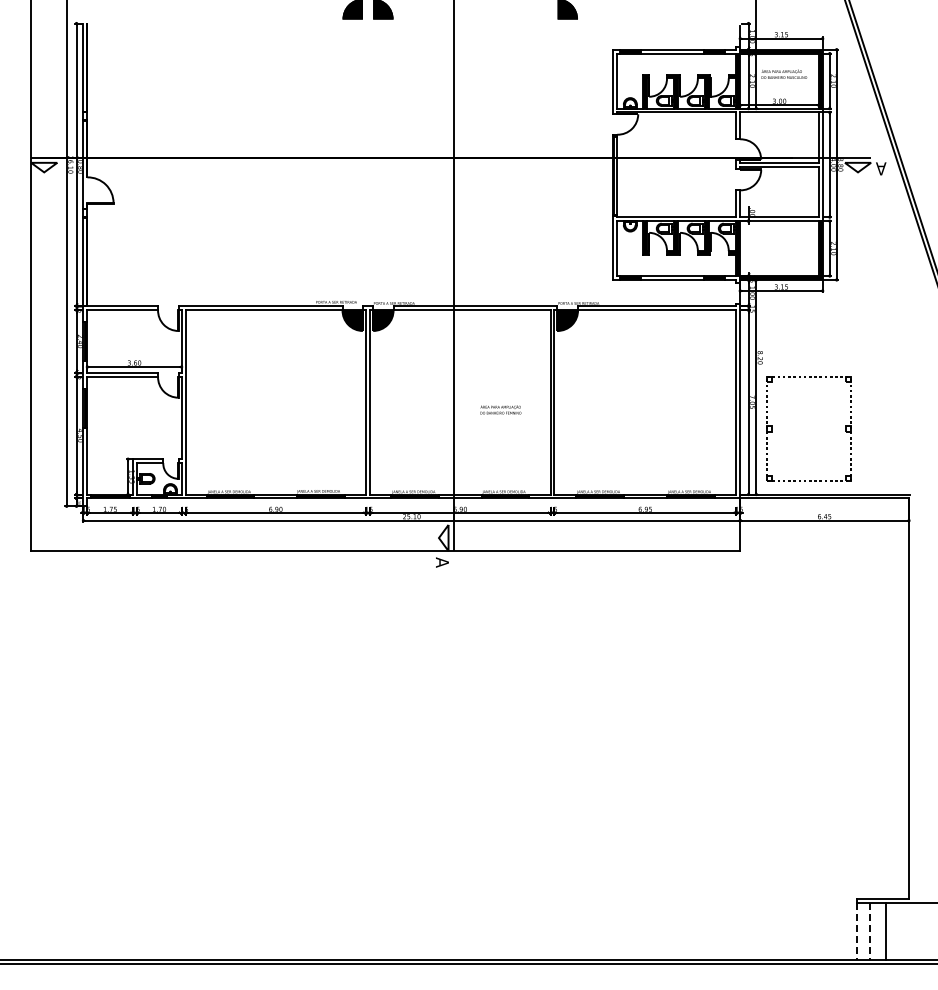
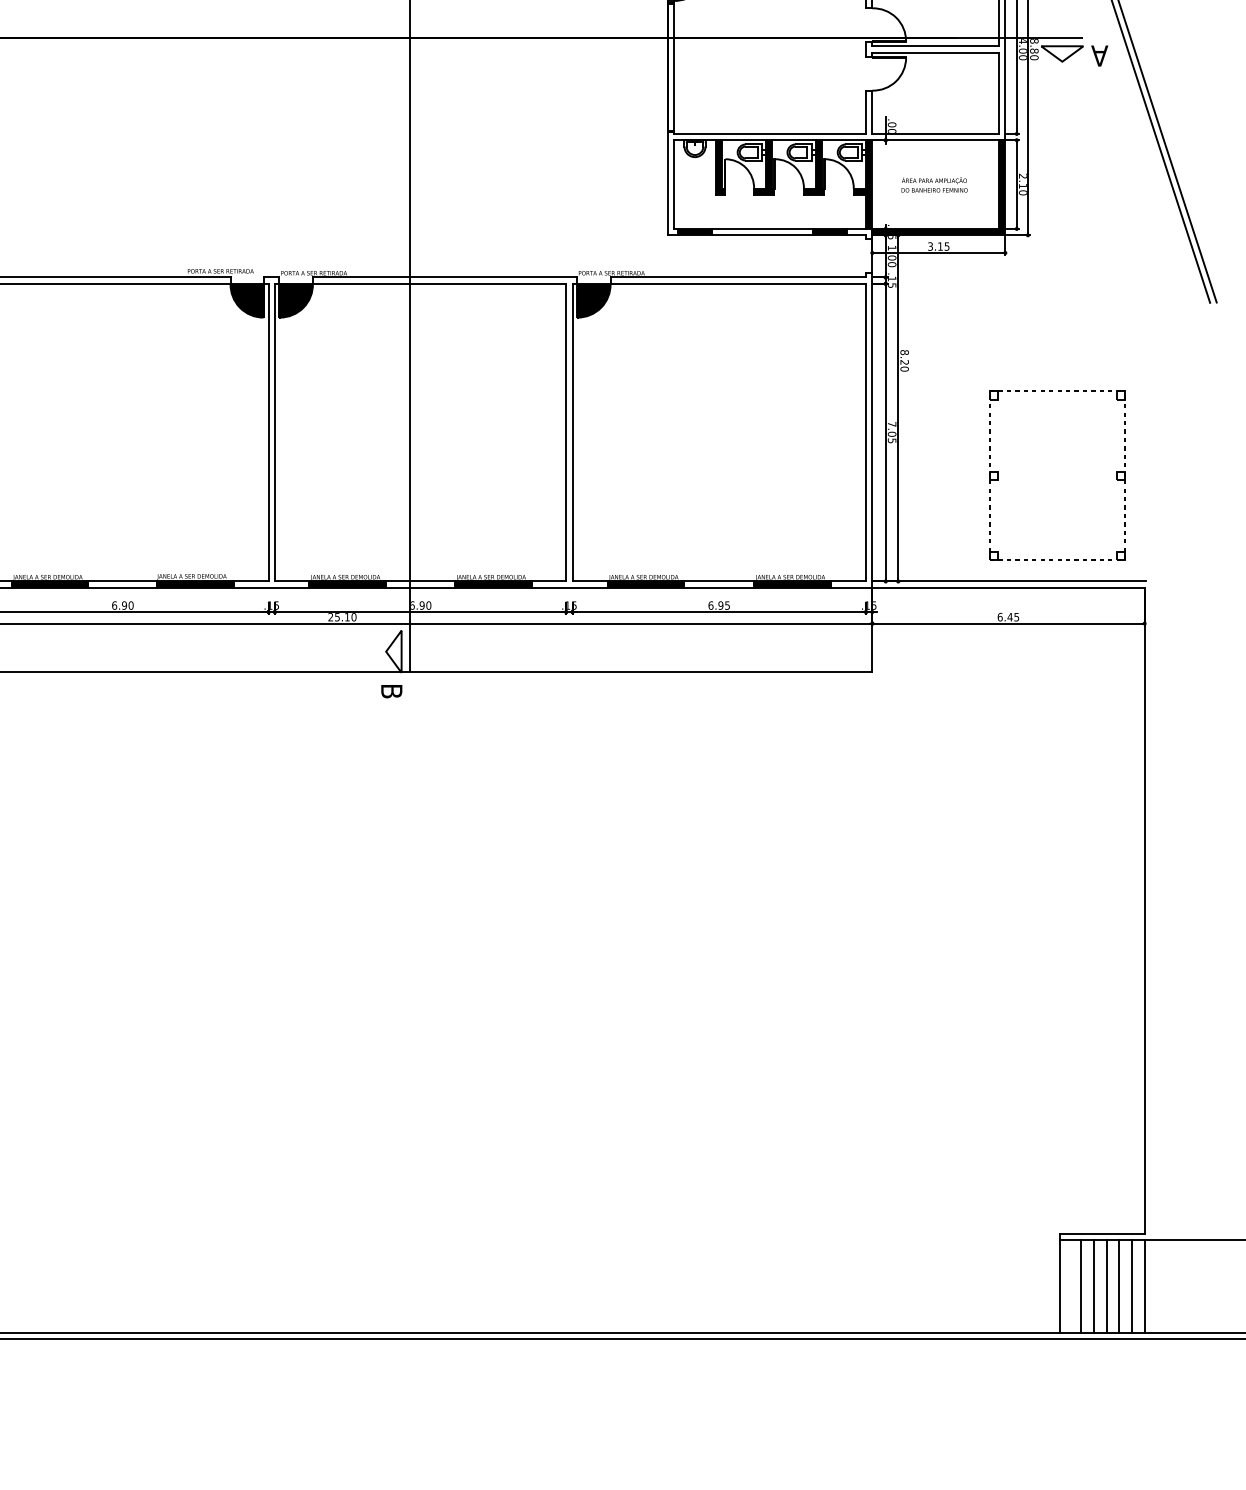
text: (500, 409) -> (934, 184), moved
part: (772, 428) -> (998, 474), moved
text: (442, 562) -> (391, 691), A -> B
line: (856, 931) -> (1059, 1286), dashed -> solid
line: (869, 931) -> (1080, 1286), dashed -> solid
line: (877, 931) -> (1093, 1286), added
line: (893, 931) -> (1119, 1286), added
line: (901, 931) -> (1132, 1286), added
line: (909, 931) -> (1145, 1286), added

